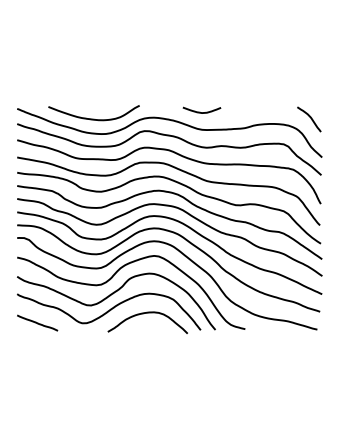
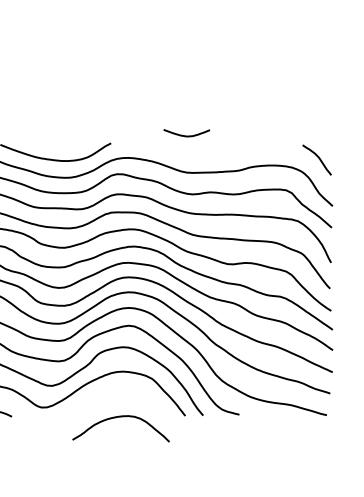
curve: (200, 111) -> (185, 134), moved
curve: (143, 314) -> (115, 418), moved

